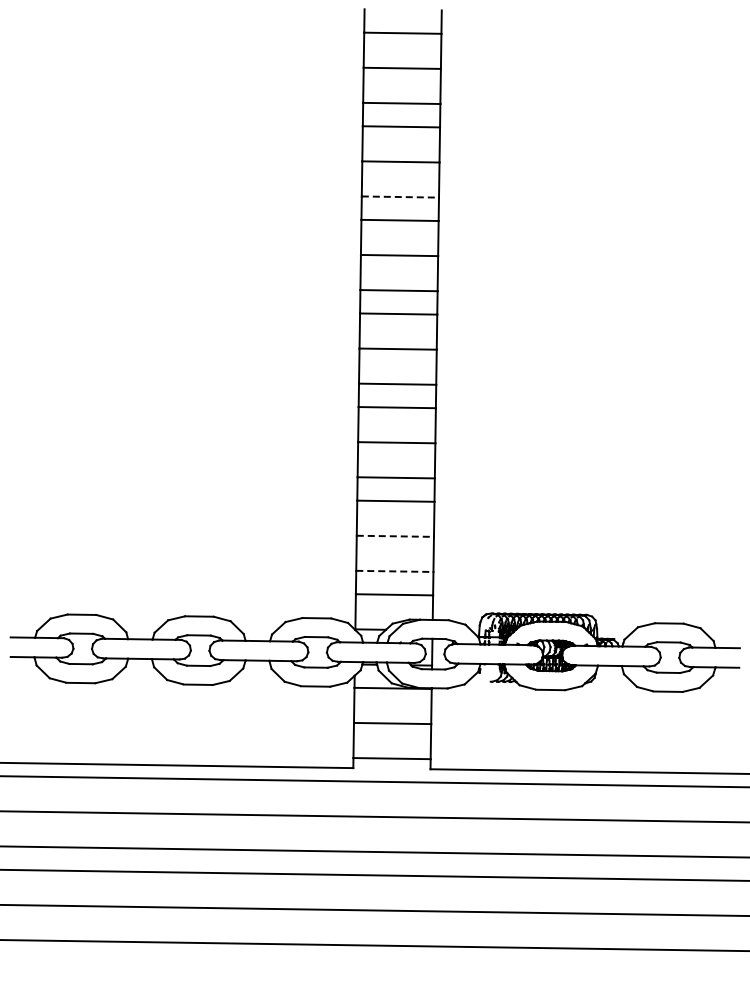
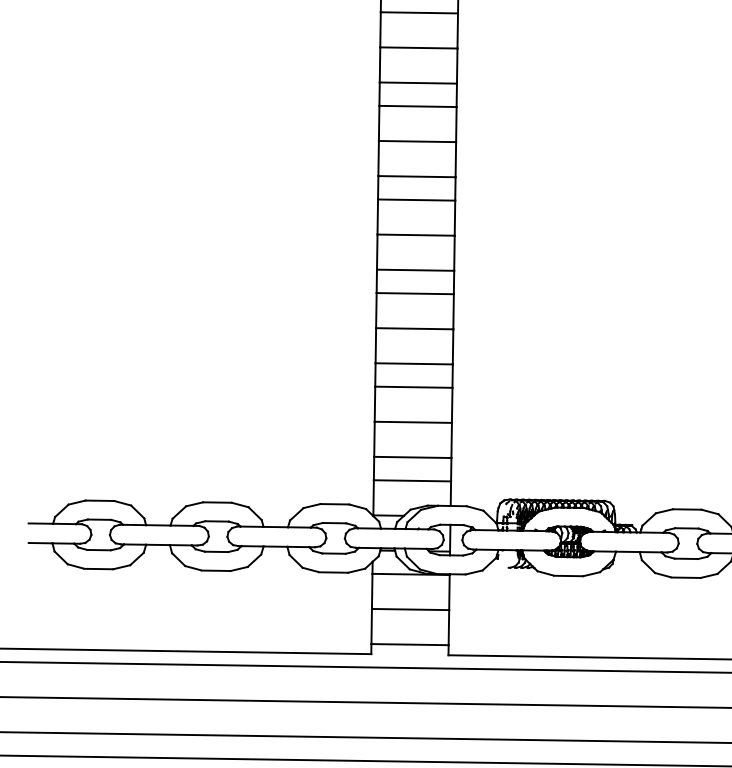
line: (400, 197) -> (418, 83), dashed -> solid
line: (395, 536) -> (413, 422), dashed -> solid
line: (394, 571) -> (412, 457), dashed -> solid

